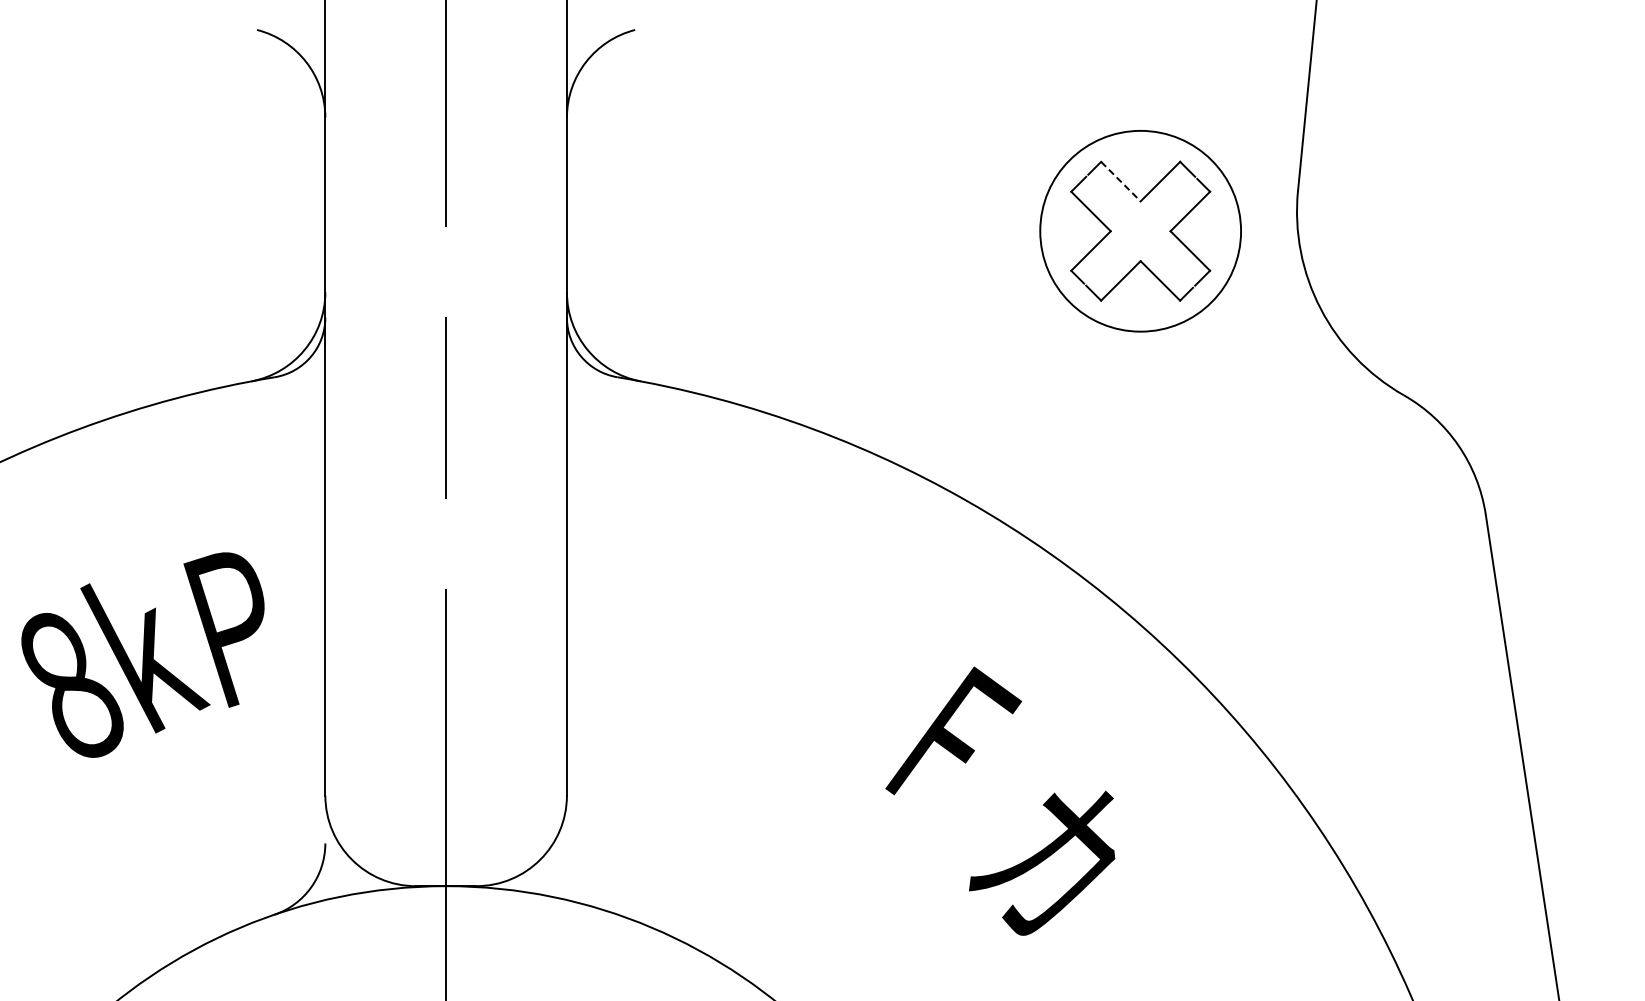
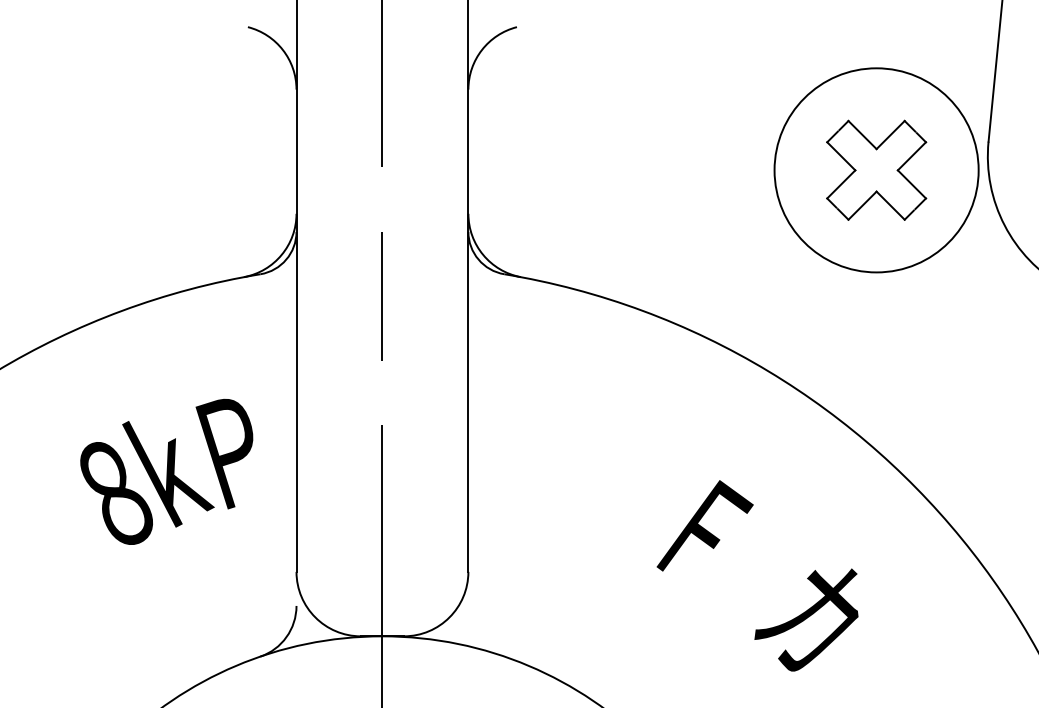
line: (1120, 181) -> (862, 134), dashed -> solid
circle: (1140, 230) -> (876, 169), size x1.43
text: (953, 730) -> (705, 525), moved

